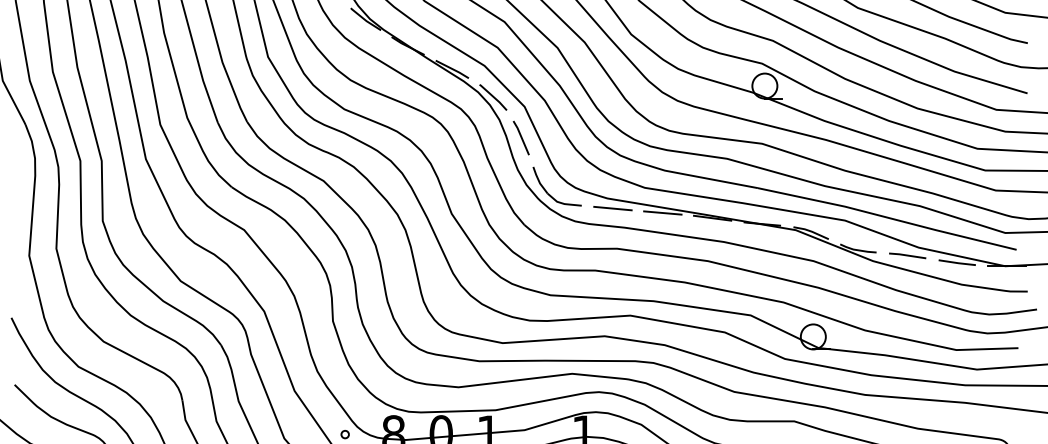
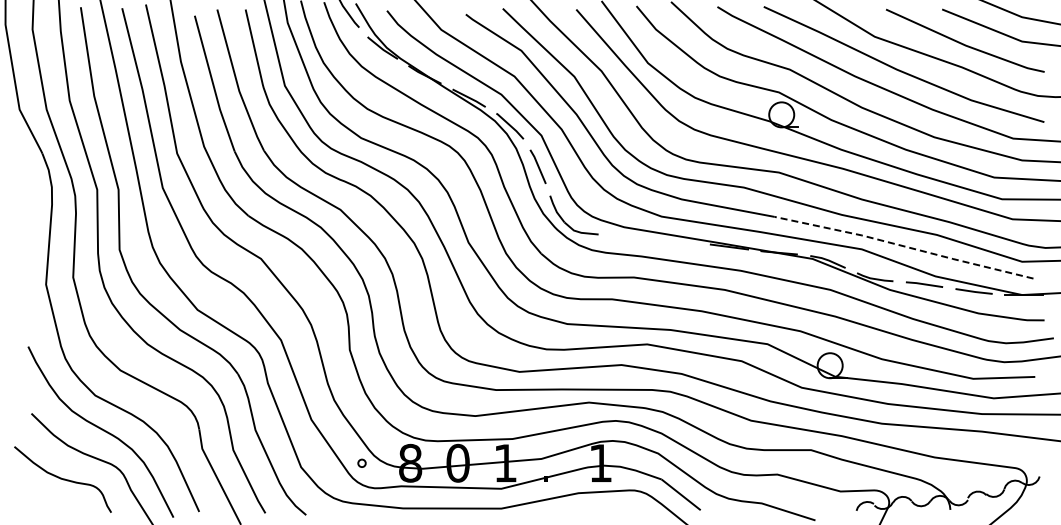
line: (612, 208) -> (629, 237), removed
line: (662, 212) -> (679, 241), removed
line: (887, 217) -> (904, 246), solid -> dashed

